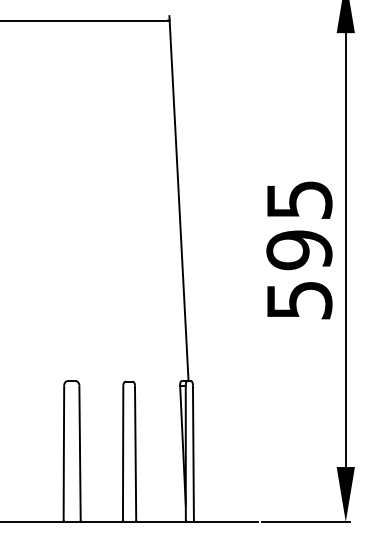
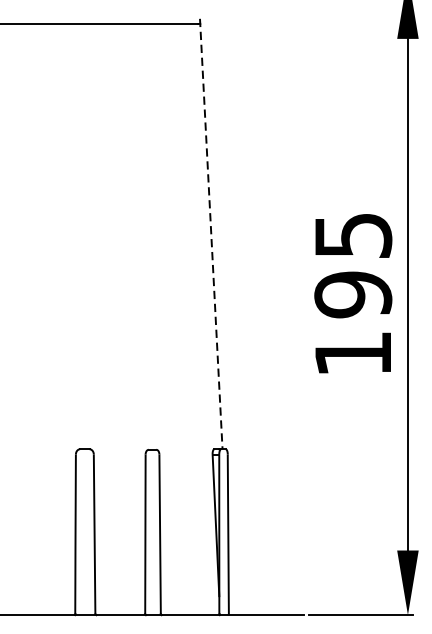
line: (178, 198) -> (210, 233), solid -> dashed
text: (299, 300) -> (353, 354), 595 -> 195

